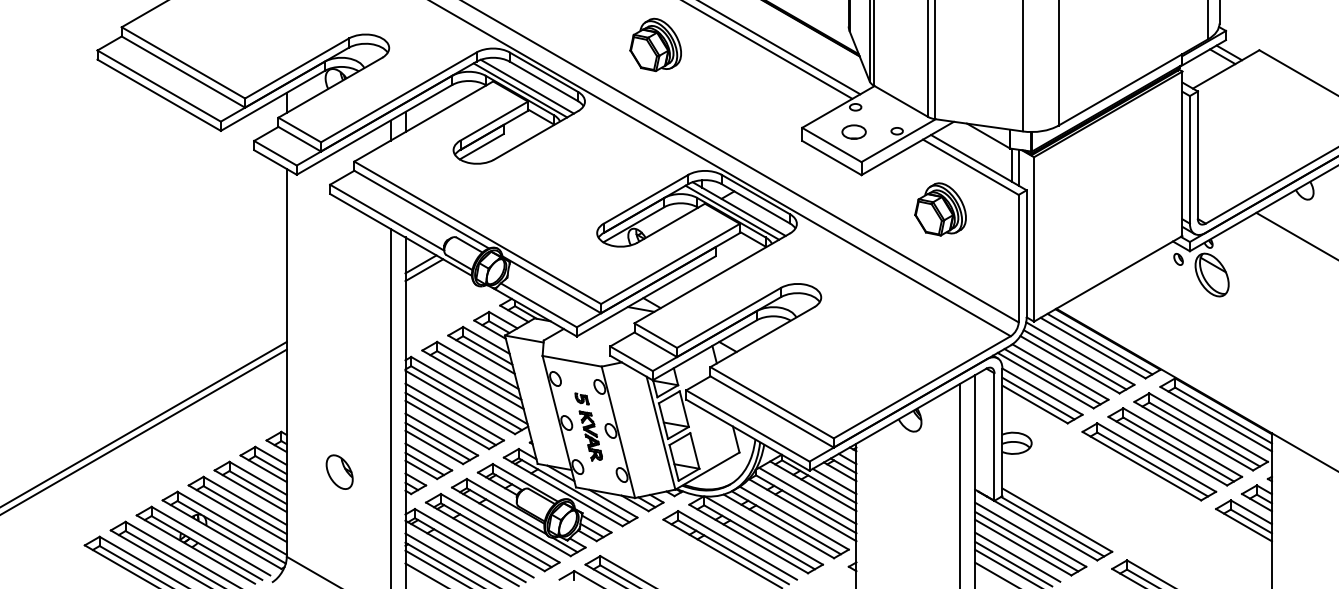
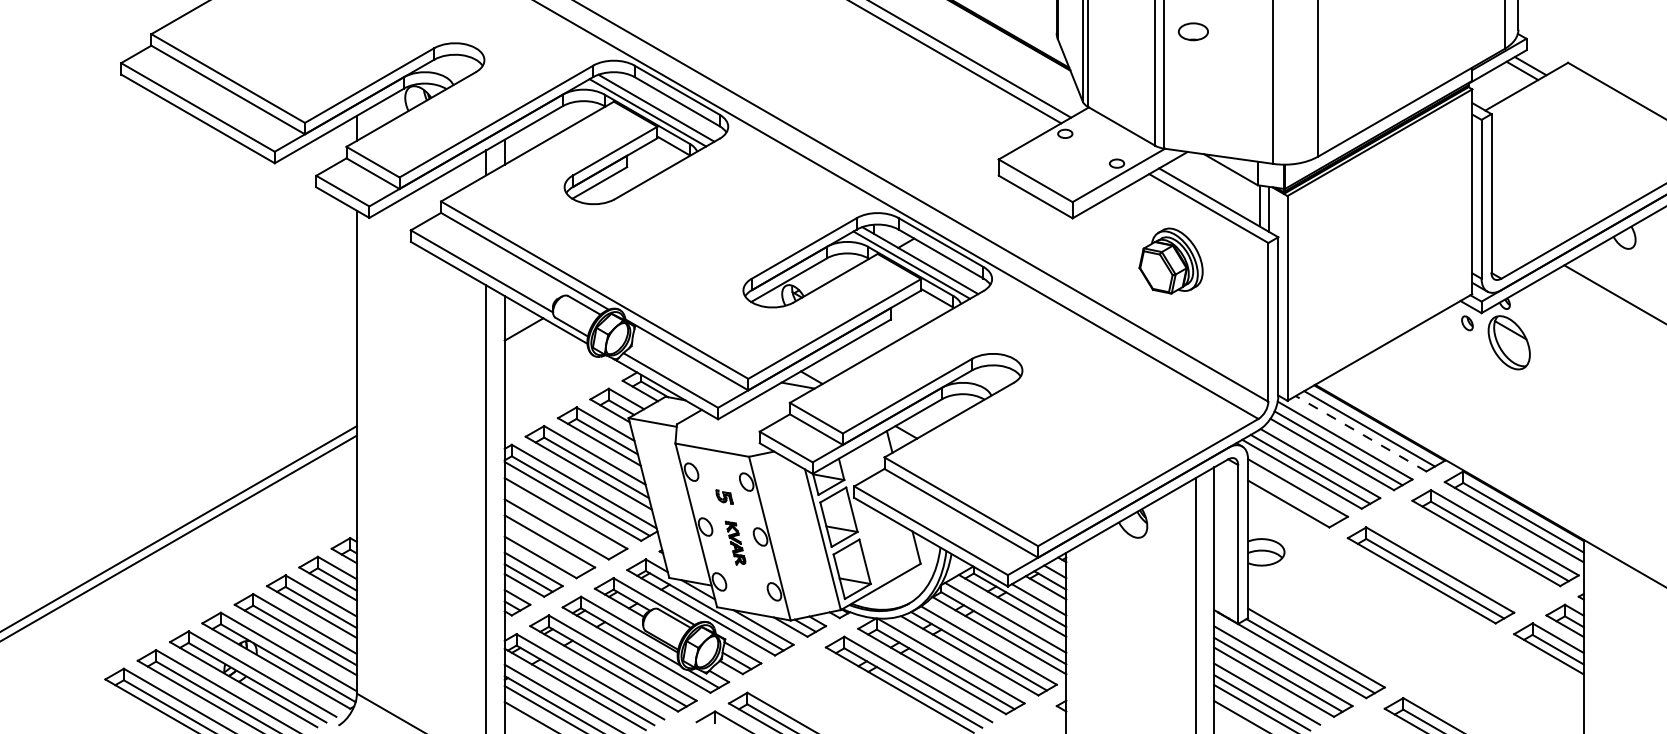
part: (655, 44) -> (815, 55), removed
part: (853, 131) -> (1192, 31), moved
line: (423, 270) -> (527, 336), removed
line: (1092, 347) -> (1360, 433), solid -> dashed
line: (1038, 398) -> (1292, 496), removed
line: (450, 418) -> (560, 521), removed
part: (590, 435) -> (735, 542), size x0.7
line: (437, 441) -> (544, 549), removed
part: (1175, 446) -> (1463, 556), removed
part: (339, 472) -> (422, 588), removed

